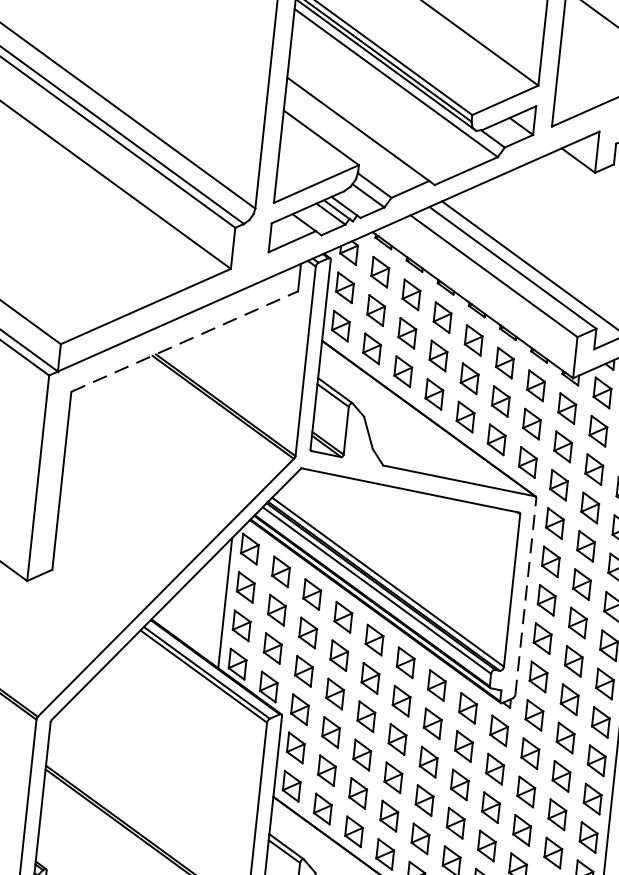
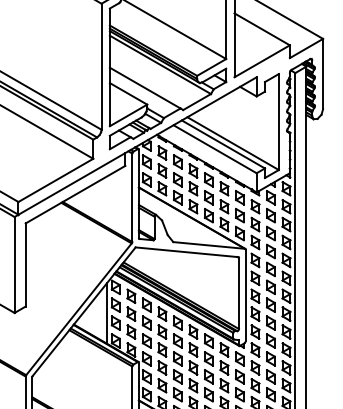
line: (184, 341) -> (75, 194), dashed -> solid
line: (525, 596) -> (245, 295), dashed -> solid

